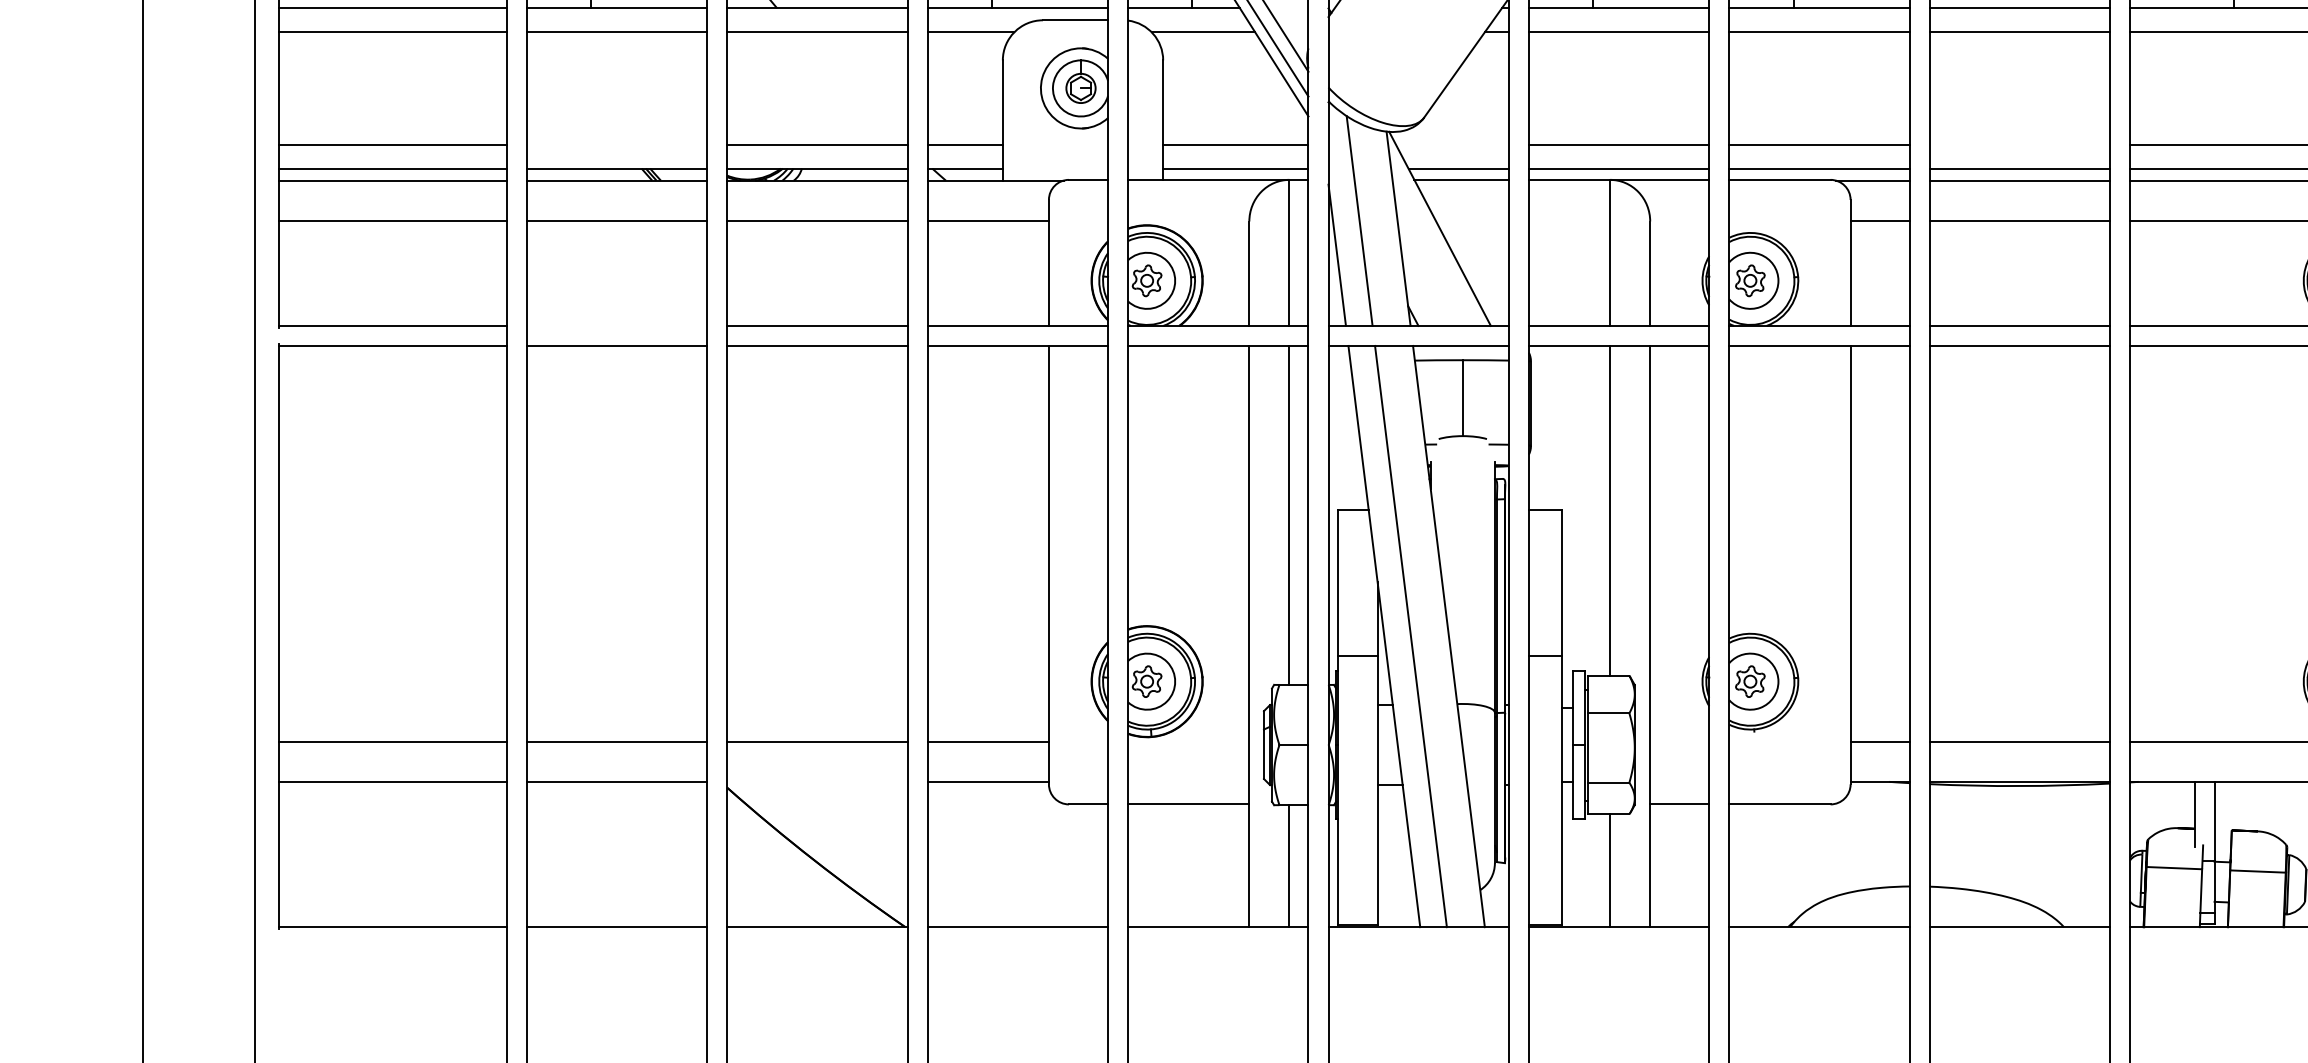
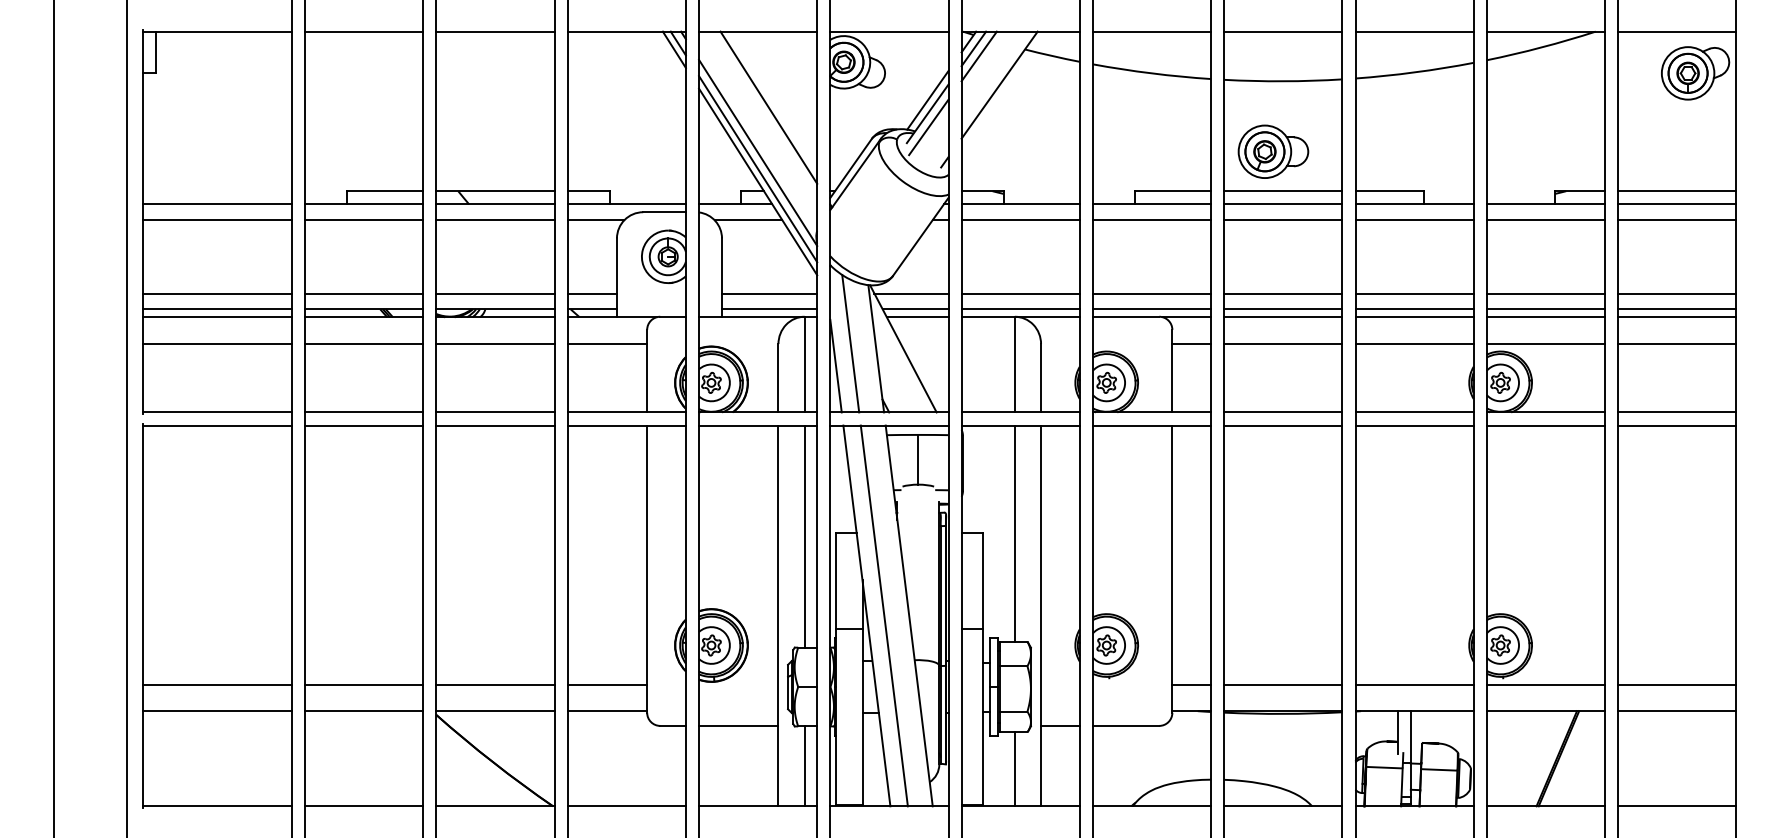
line: (617, 144) -> (364, 293), added
line: (1452, 144) -> (911, 293), added
line: (2020, 144) -> (1283, 293), added
line: (617, 326) -> (364, 412), added
line: (817, 782) -> (495, 711), added

